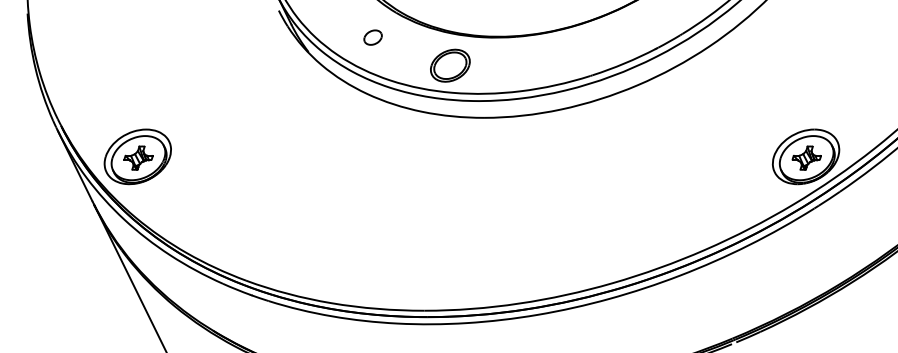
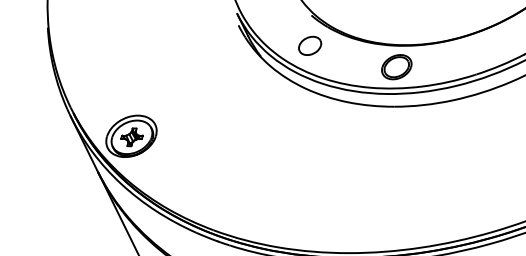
part: (372, 37) -> (309, 45), size x1.67
part: (450, 65) -> (396, 67), moved

